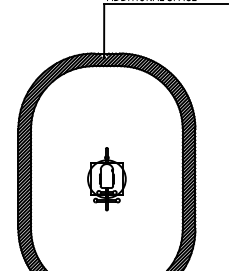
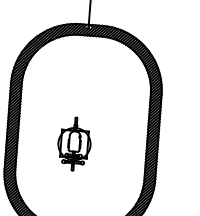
part: (106, 179) -> (74, 144), moved

